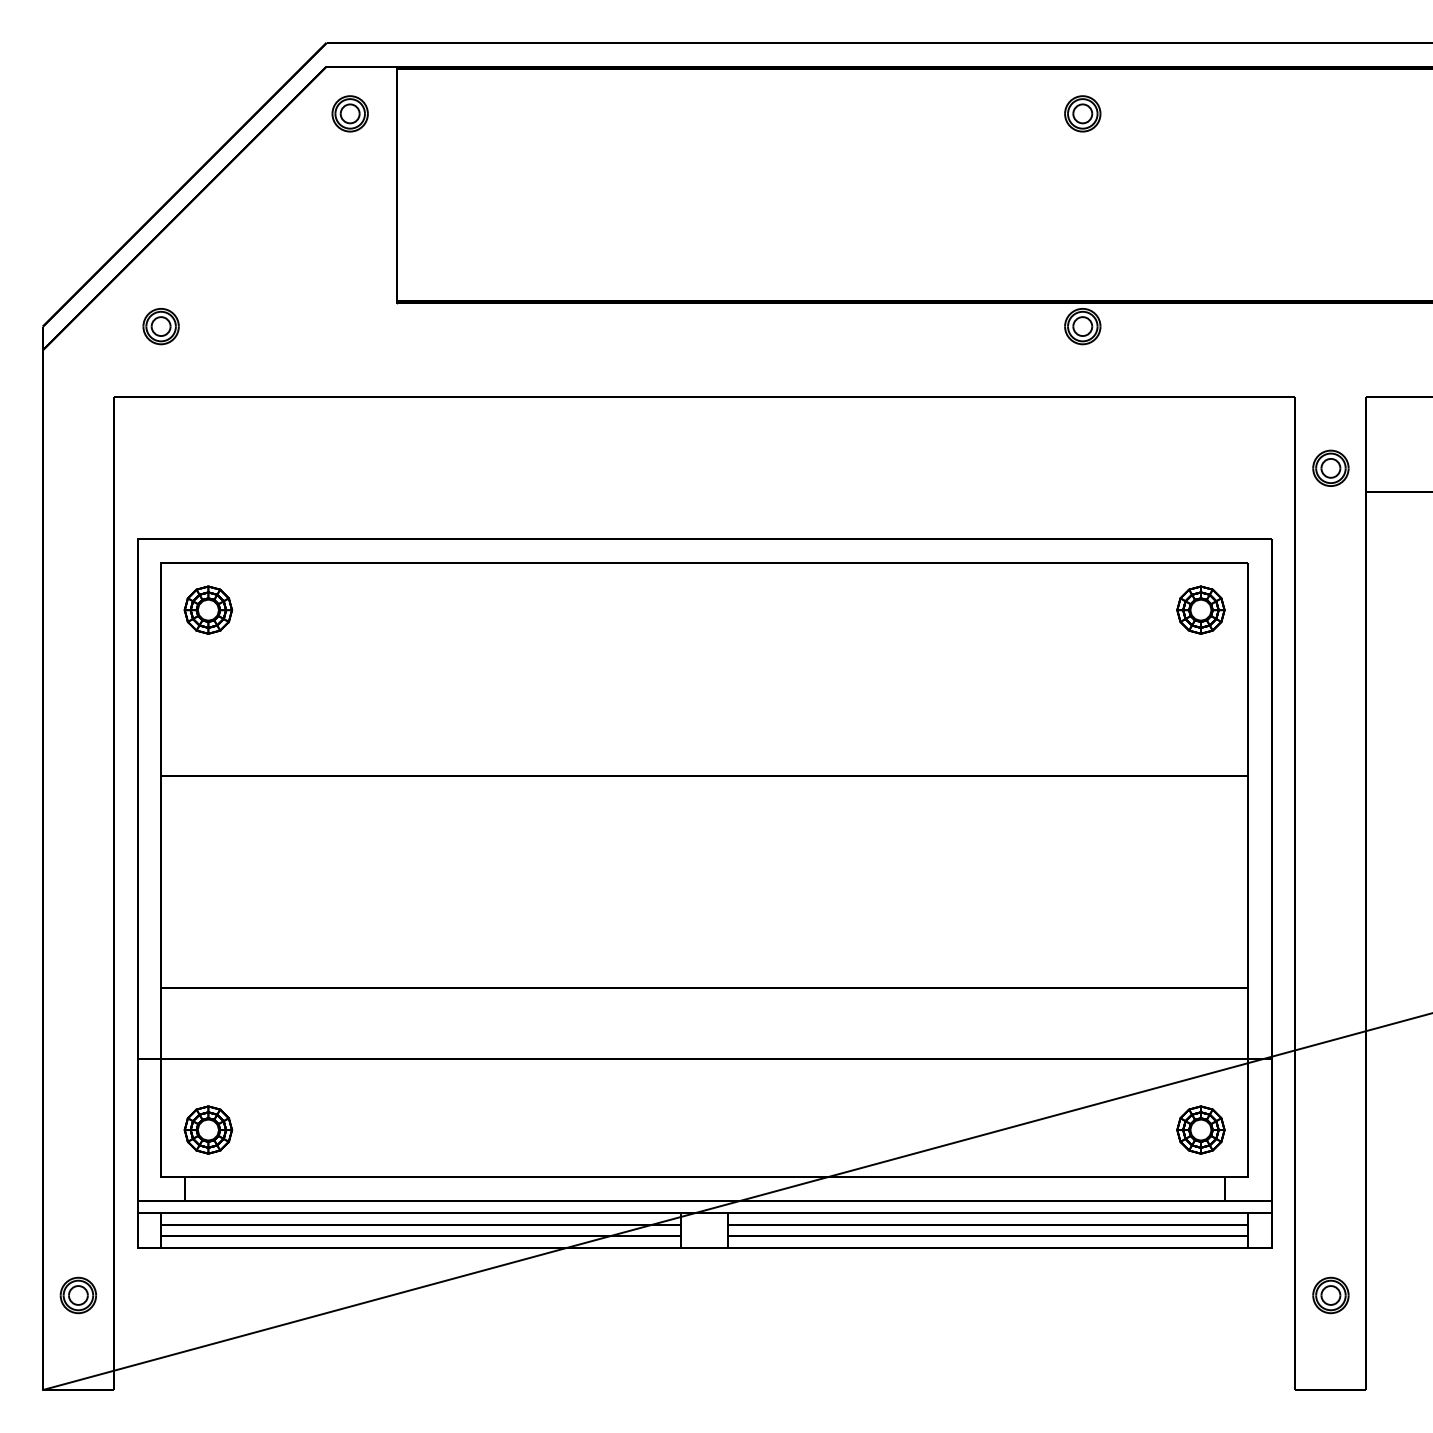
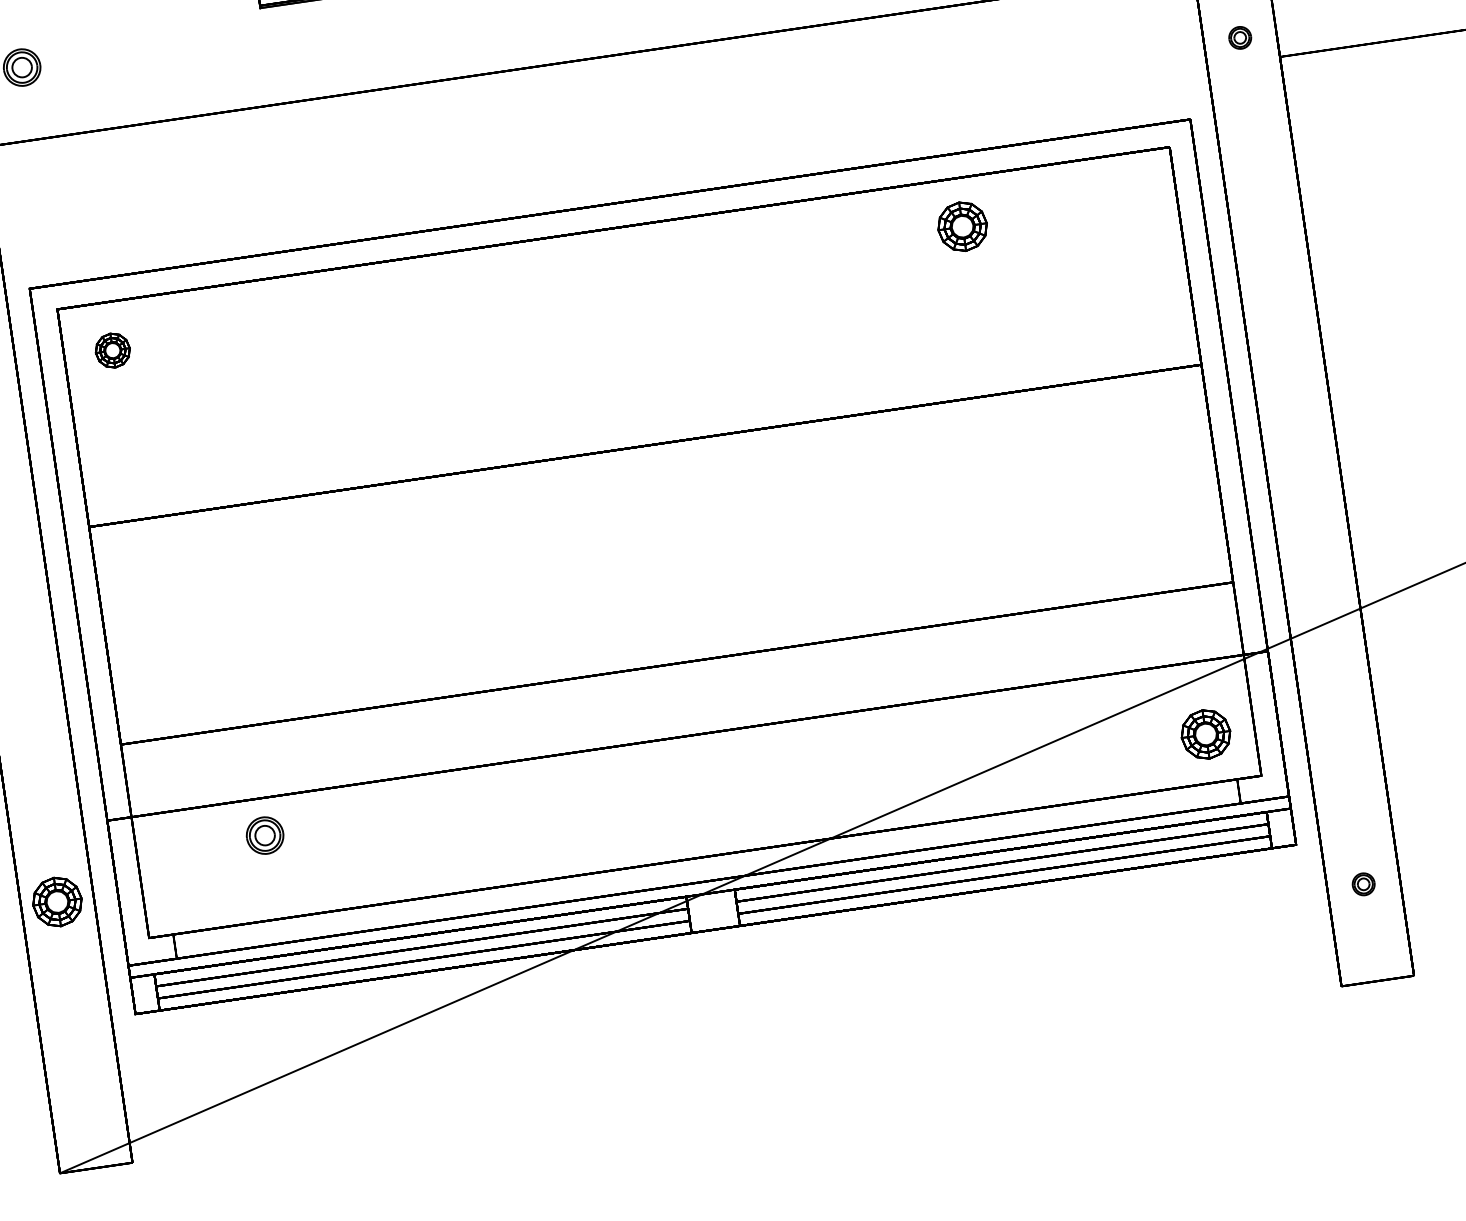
part: (1330, 467) -> (1239, 37), size x0.6
part: (208, 609) -> (112, 350), size x0.7
part: (1200, 609) -> (962, 226), moved
part: (208, 1129) -> (57, 901), moved
part: (77, 1295) -> (264, 835), moved
part: (1330, 1295) -> (1363, 884), size x0.6

